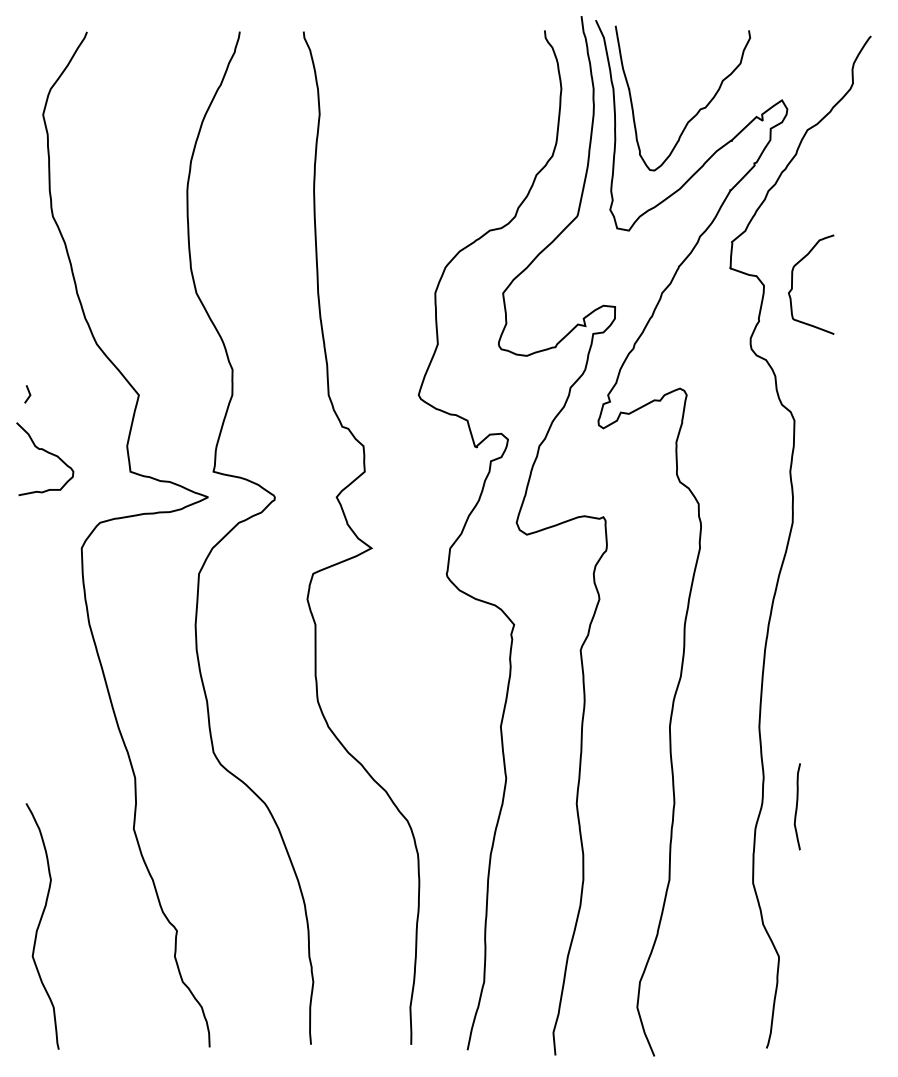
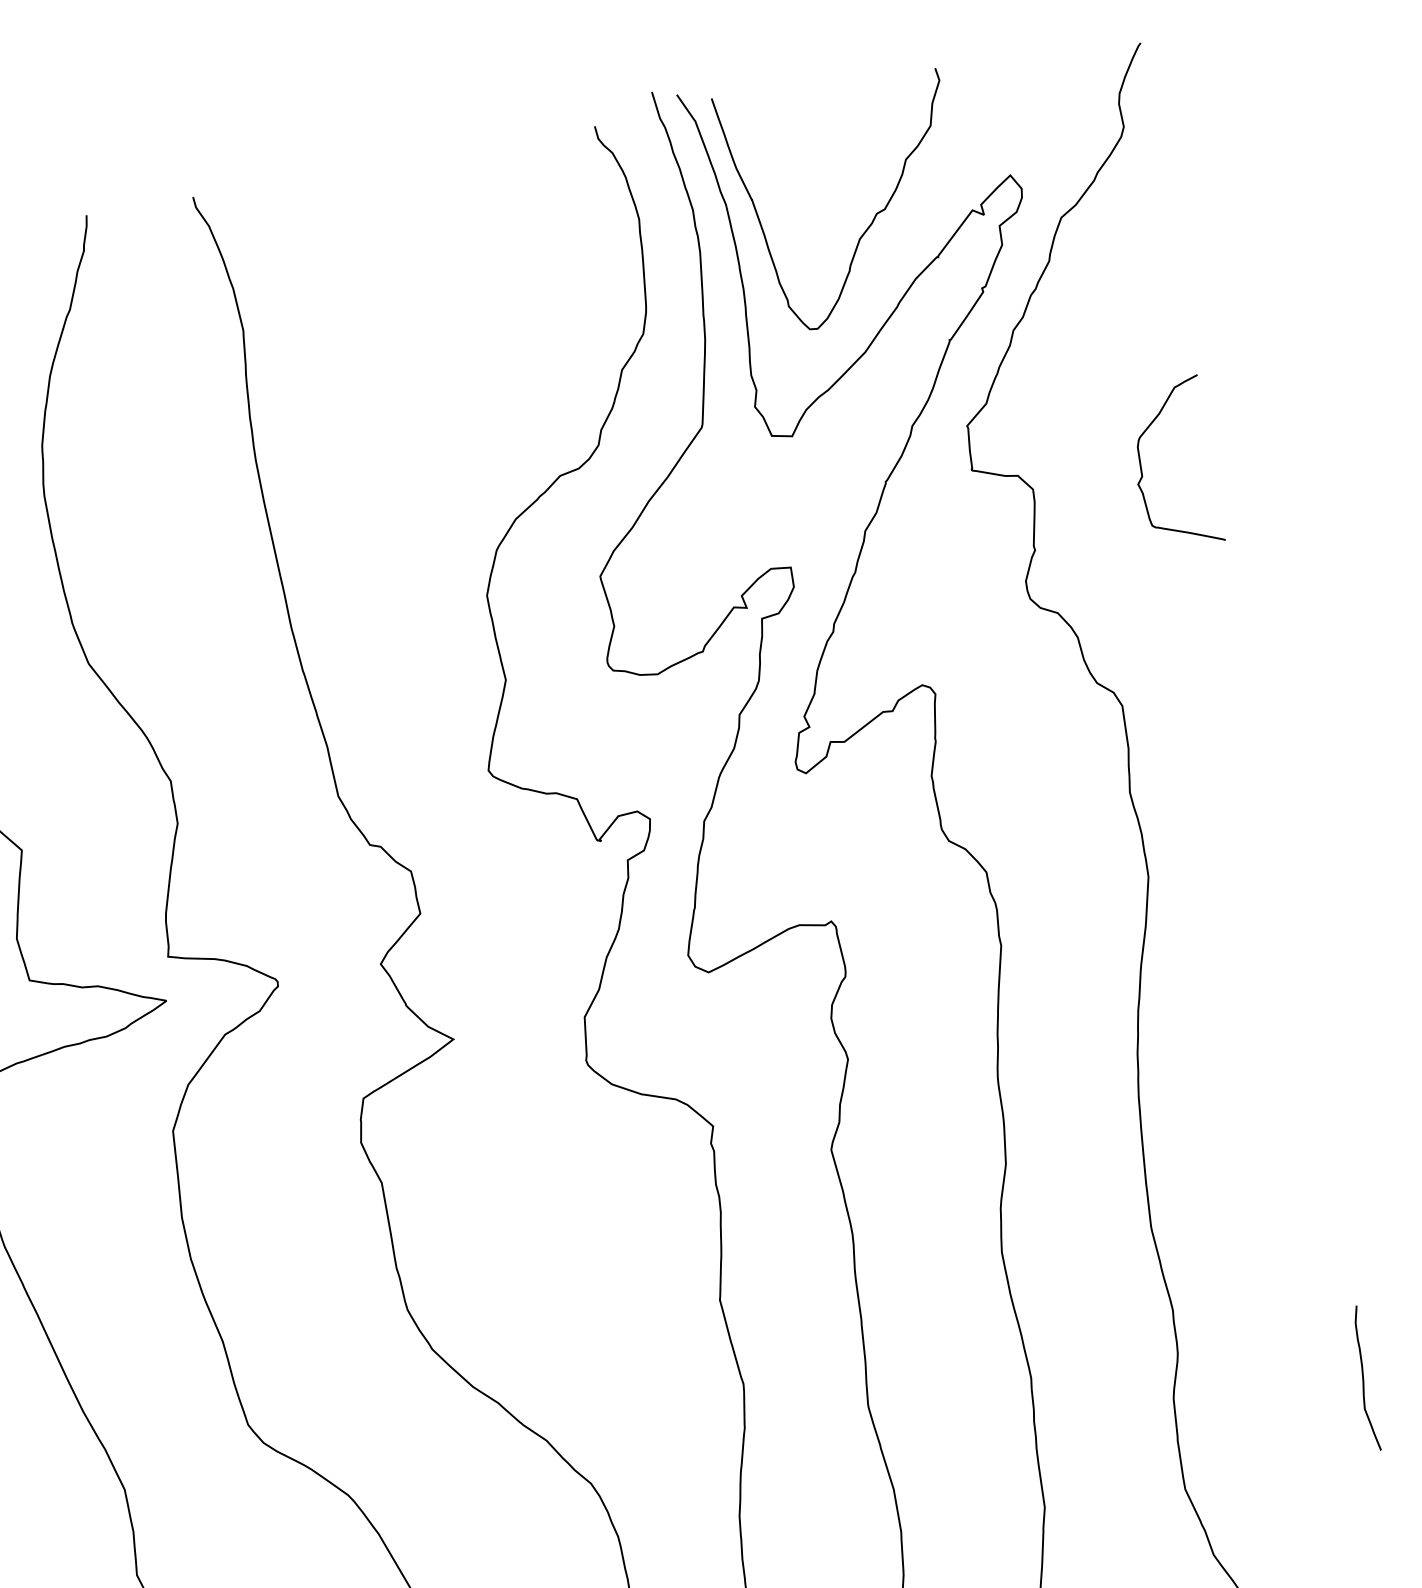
curve: (792, 284) -> (1141, 468), moved
curve: (796, 806) -> (1362, 1378), moved

